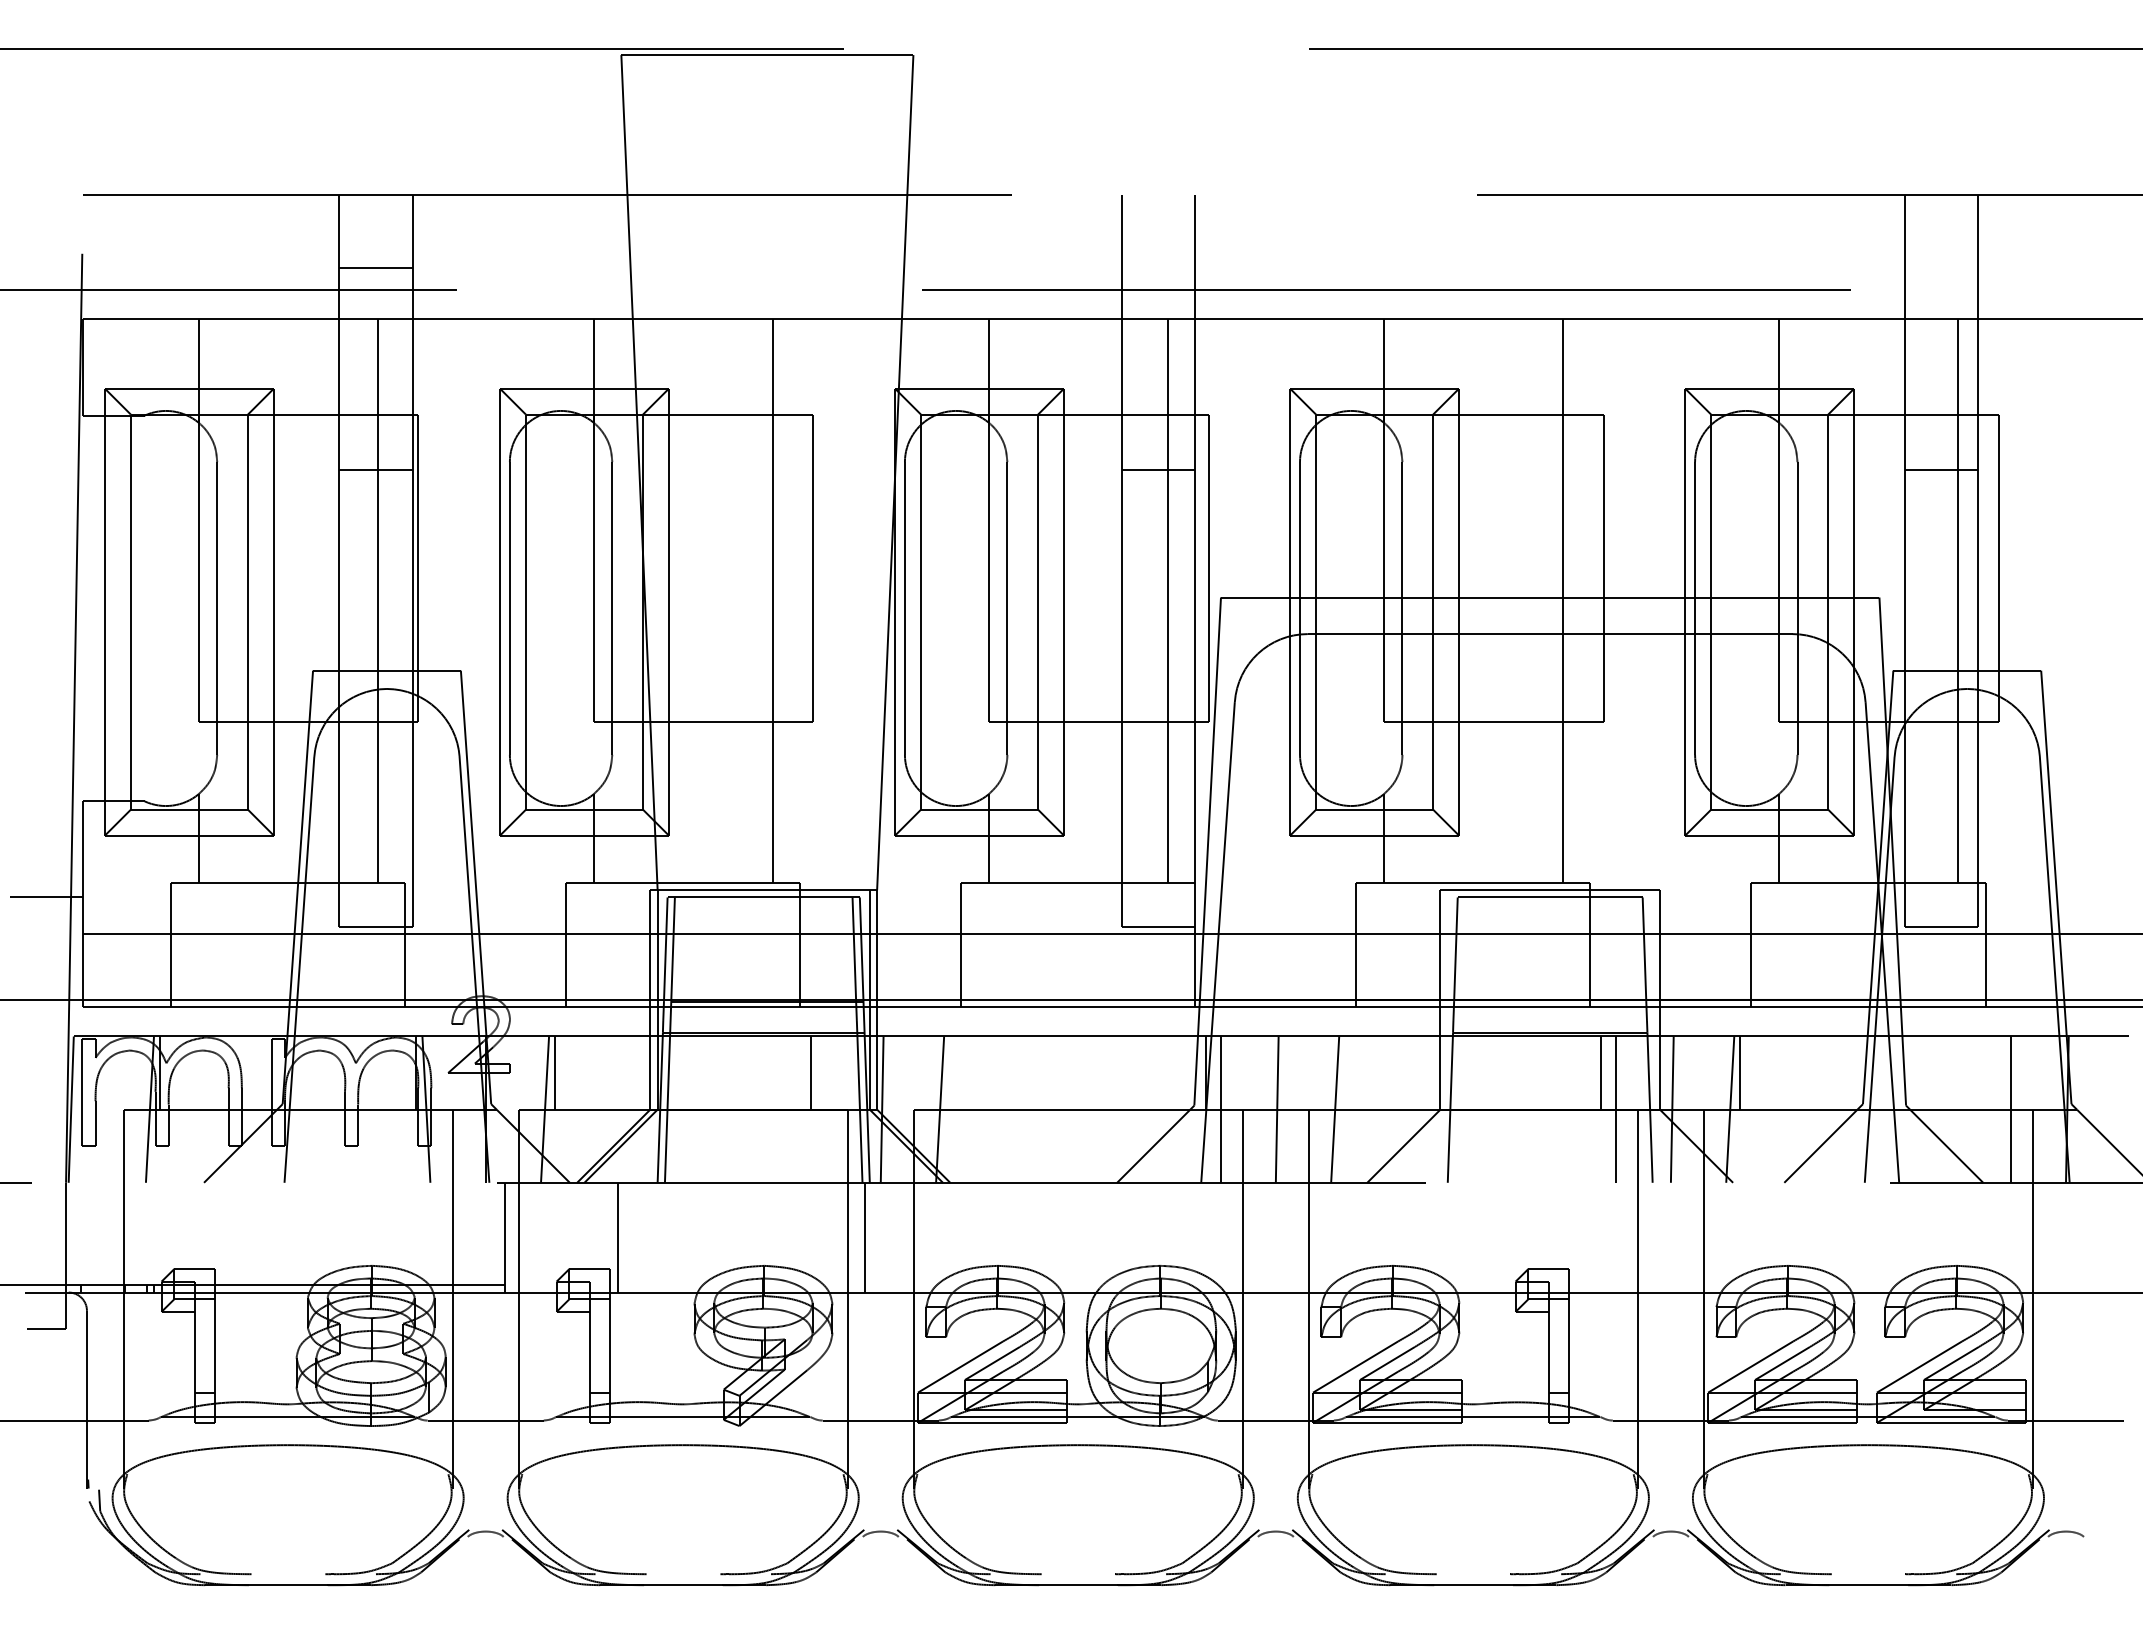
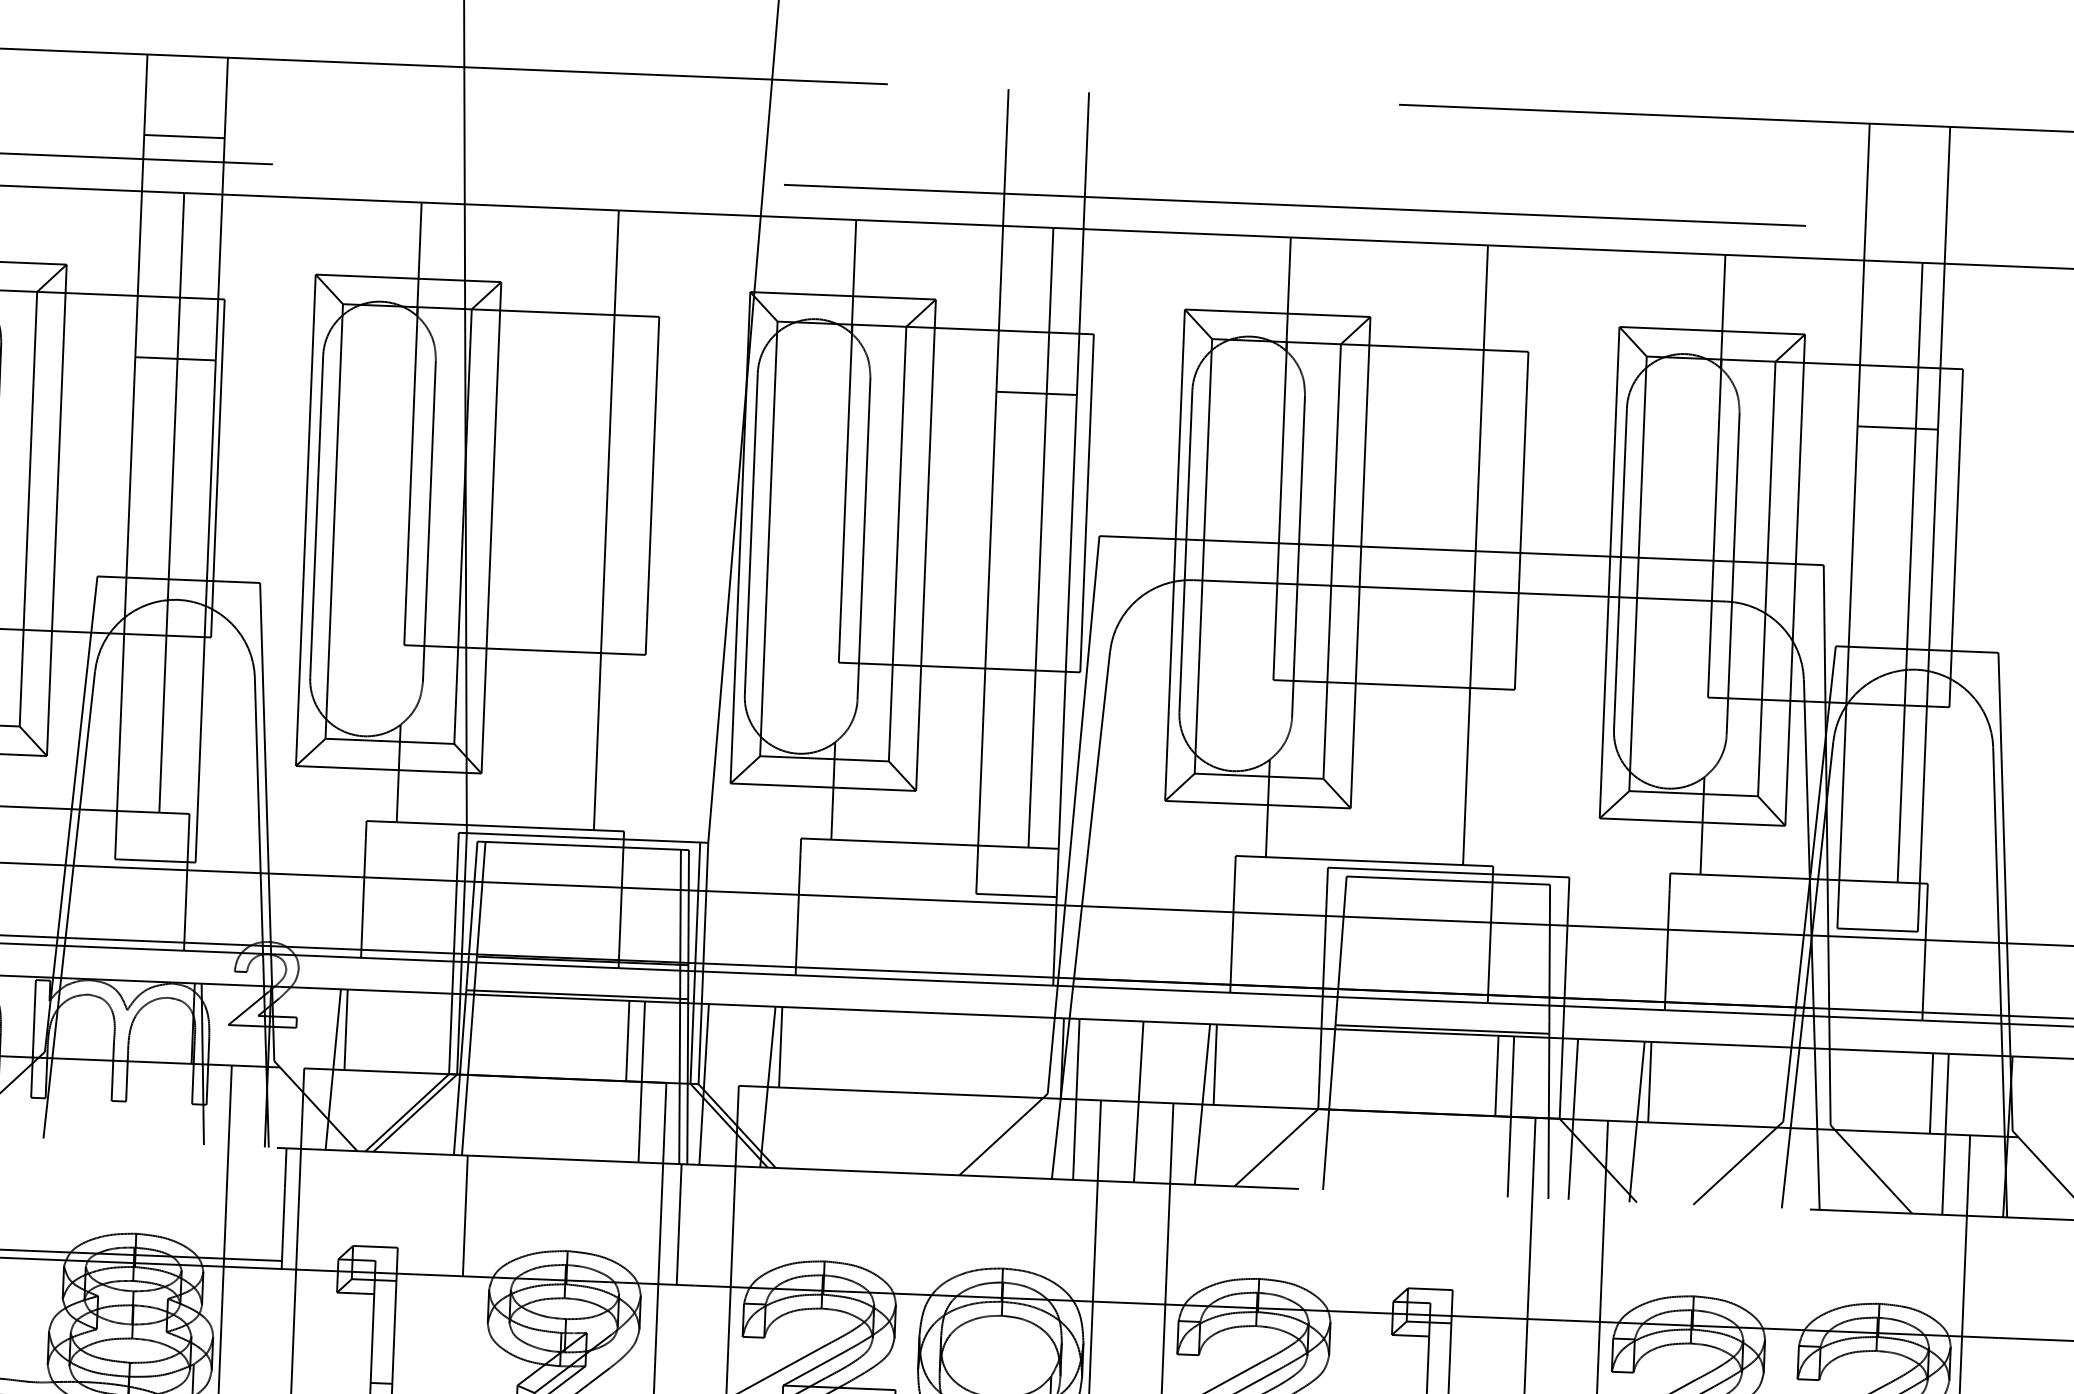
line: (950, 1072) -> (780, 1046), added
line: (1345, 1072) -> (1215, 1064), added
line: (1996, 1072) -> (1931, 1092), added
line: (825, 1109) -> (641, 1081), added
line: (618, 1237) -> (465, 1215), moved

